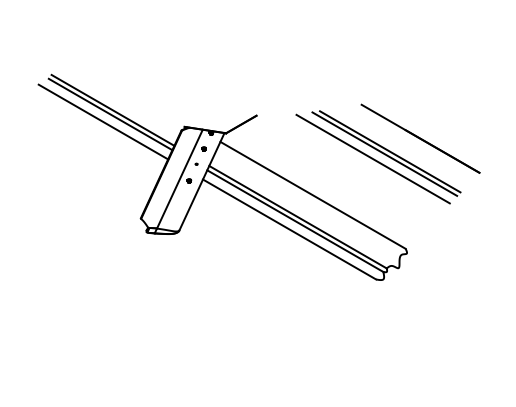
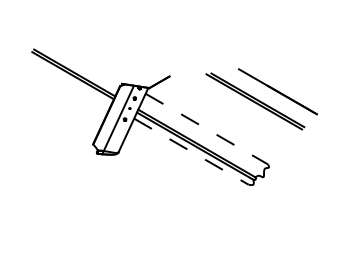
line: (103, 121) -> (68, 80), removed
line: (373, 158) -> (246, 104), removed
line: (312, 195) -> (206, 129), solid -> dashed
line: (289, 229) -> (191, 151), solid -> dashed

